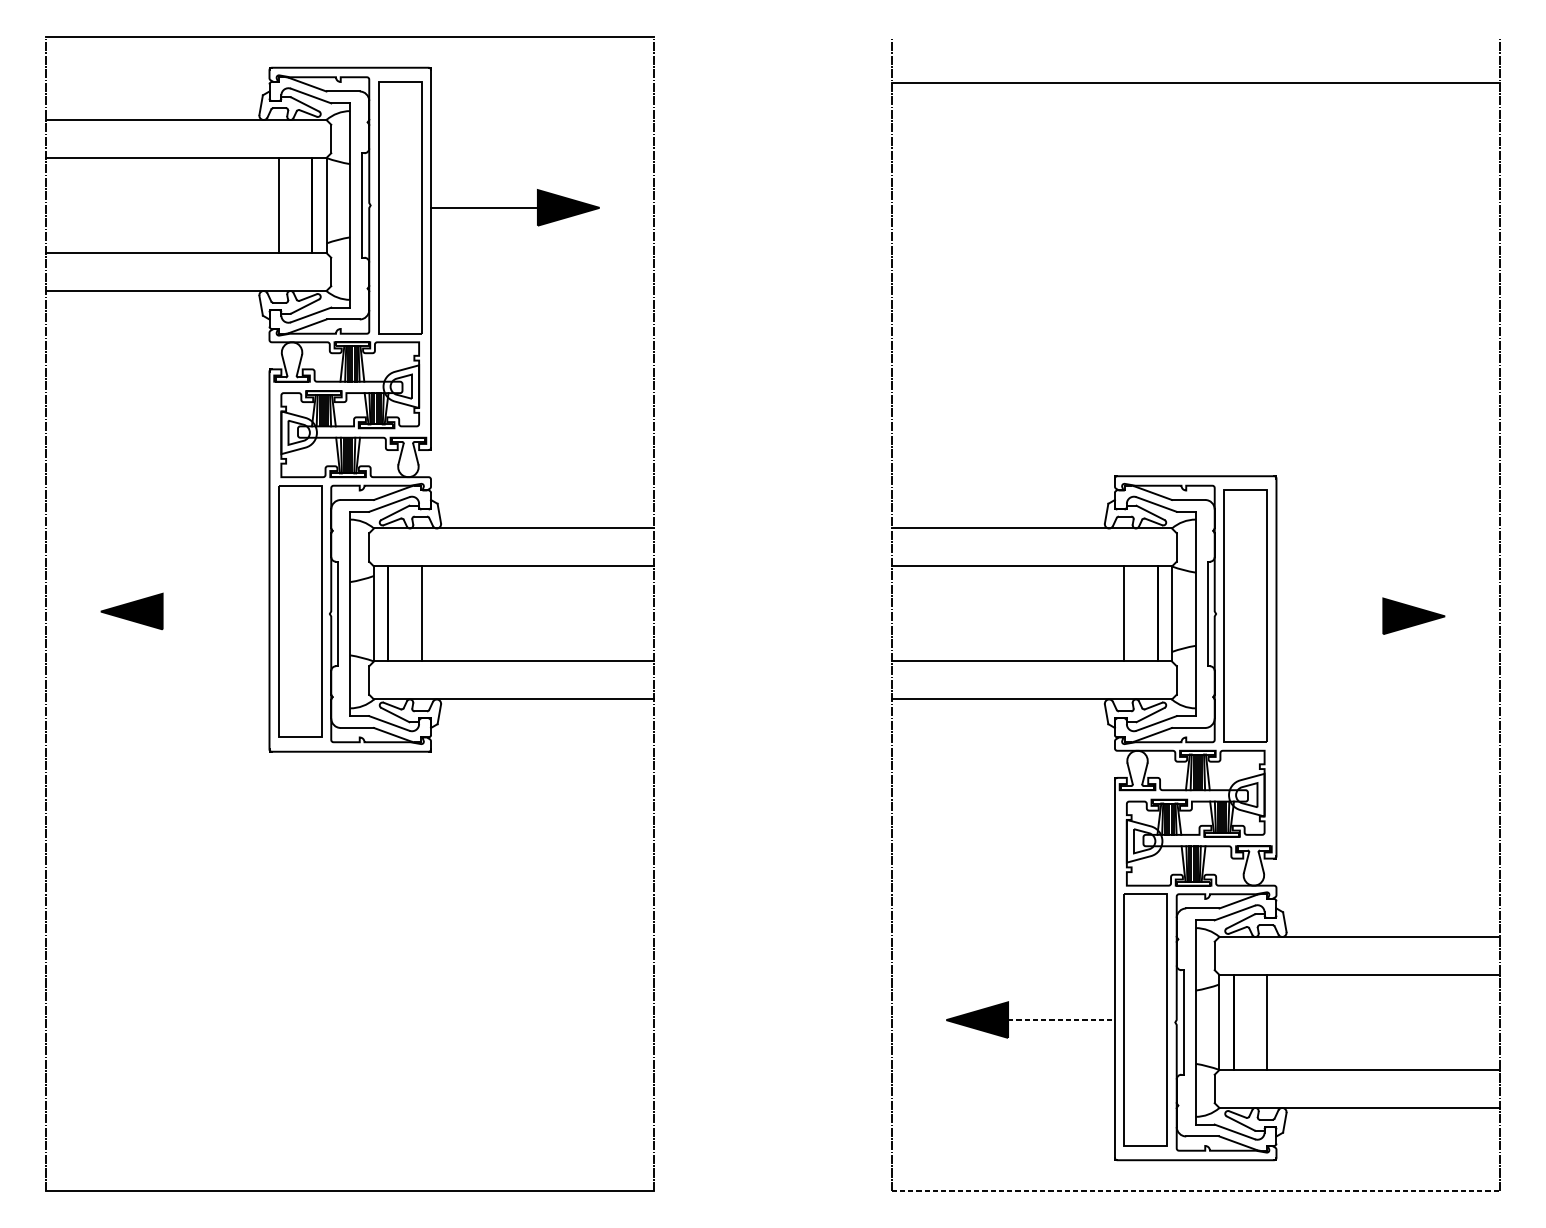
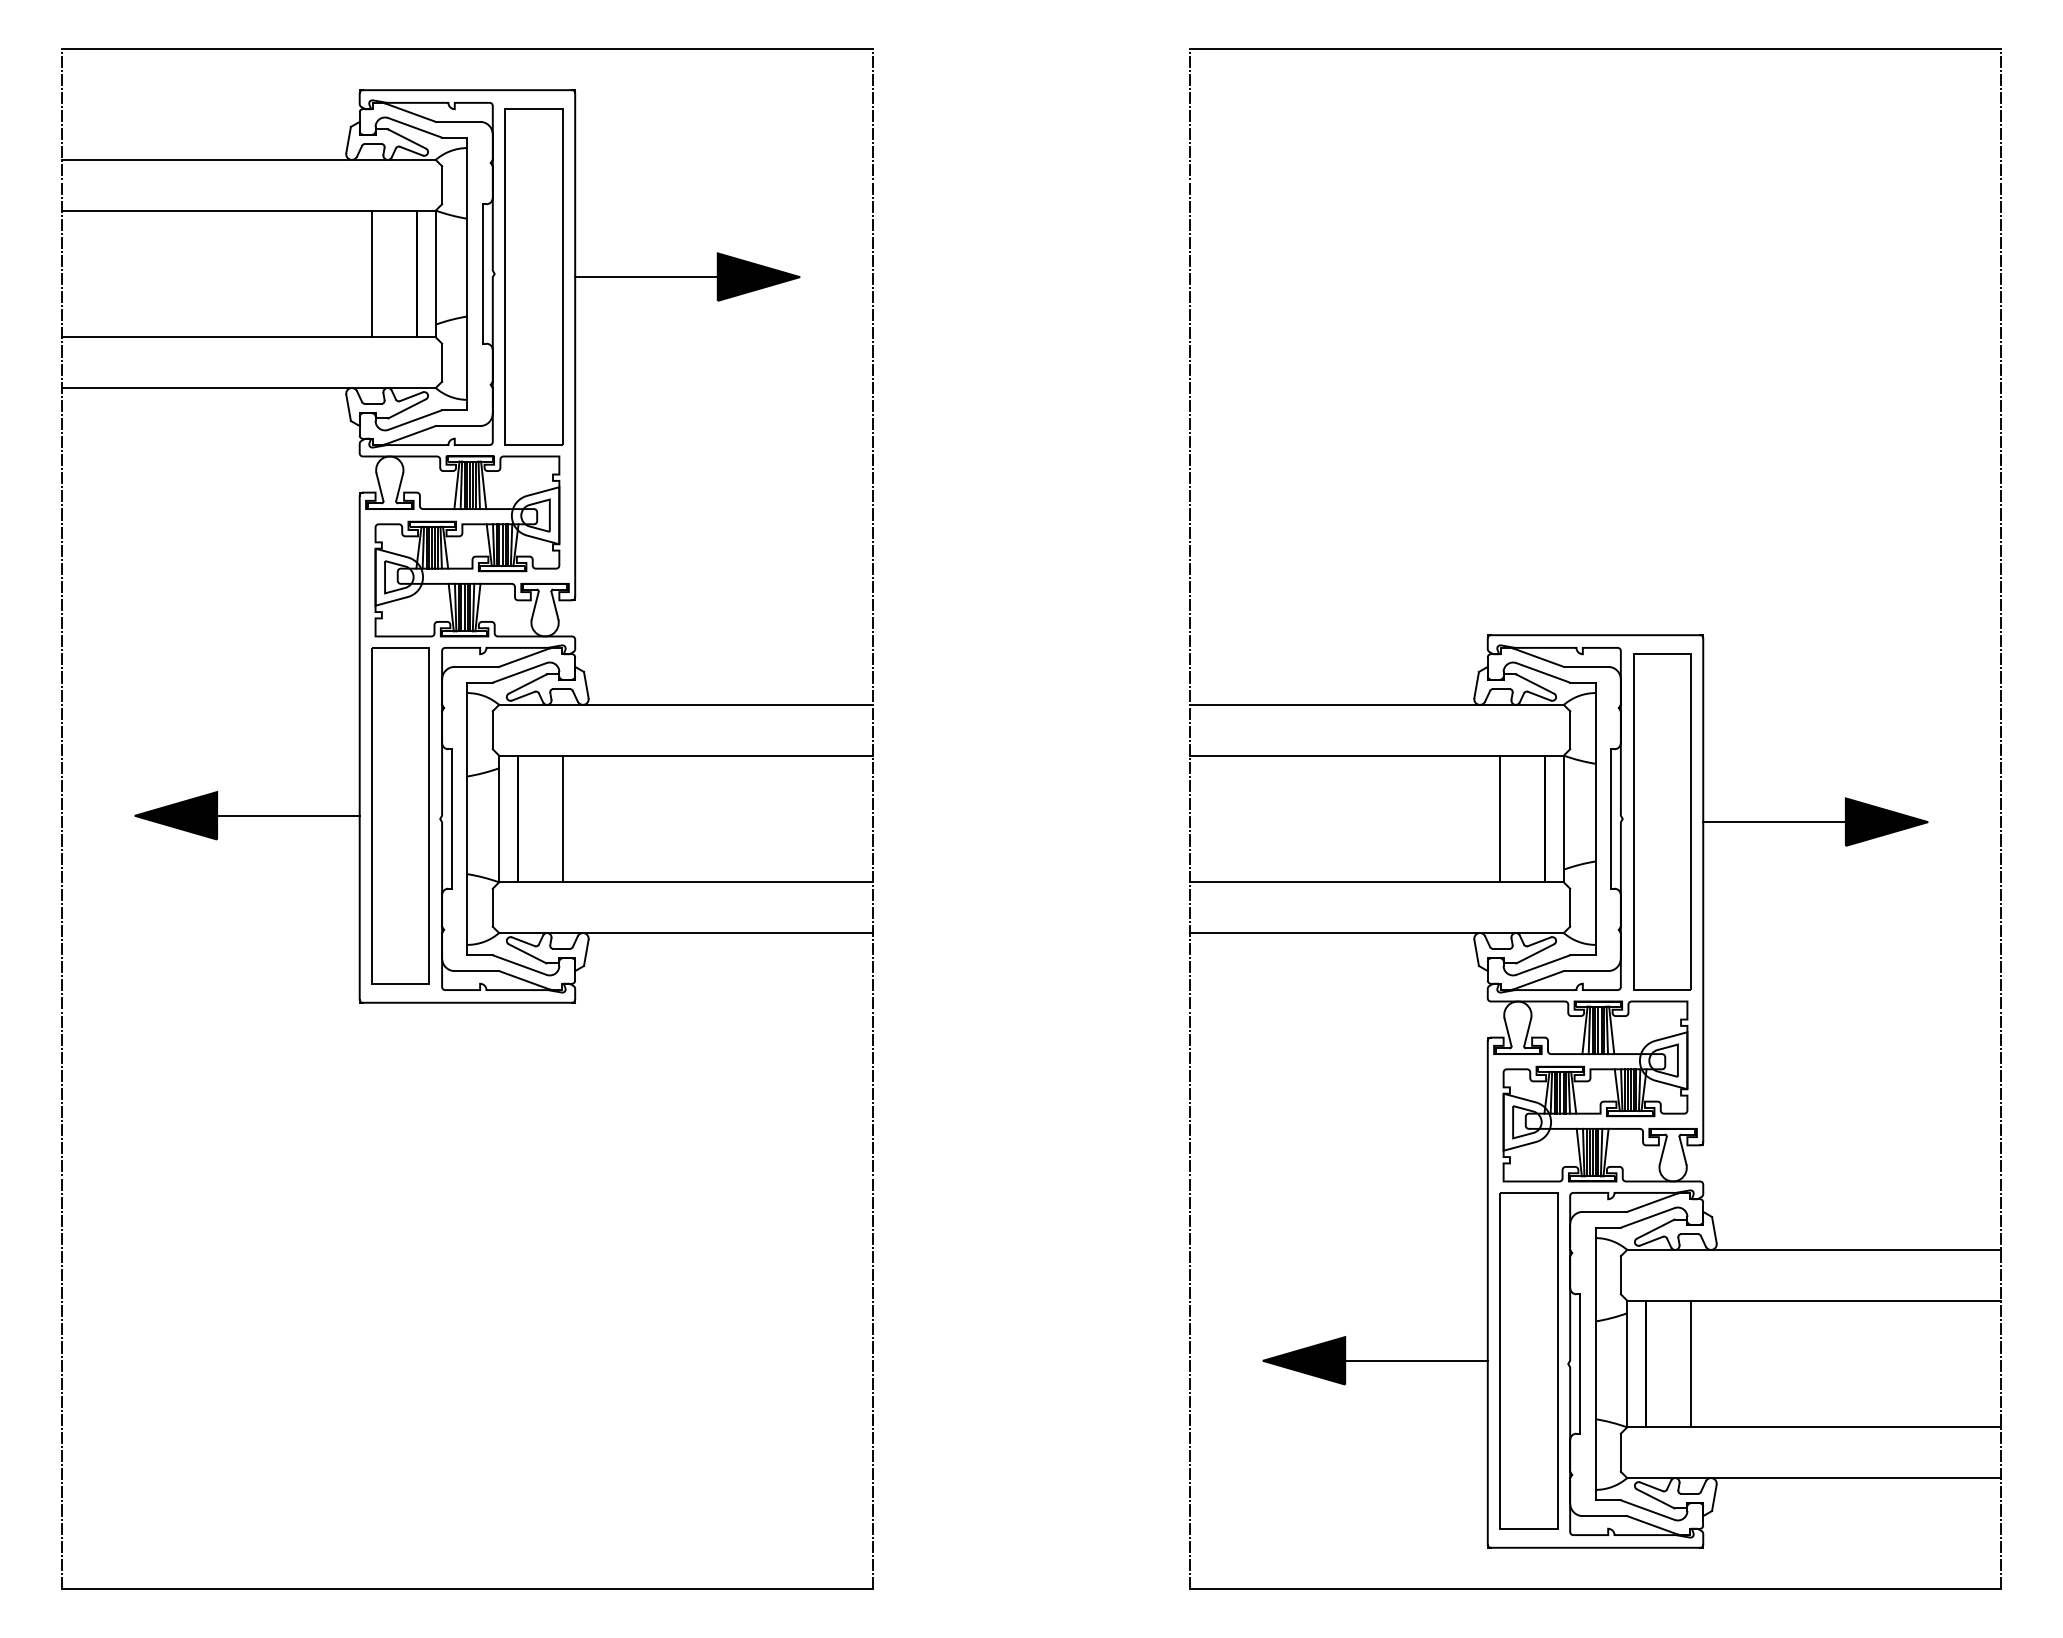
line: (1195, 82) -> (1595, 48), moved
line: (216, 611) -> (288, 815), added
line: (1329, 616) -> (1774, 822), added
line: (1061, 1019) -> (1416, 1360), dashed -> solid
line: (1195, 1190) -> (1595, 1588), dashed -> solid

